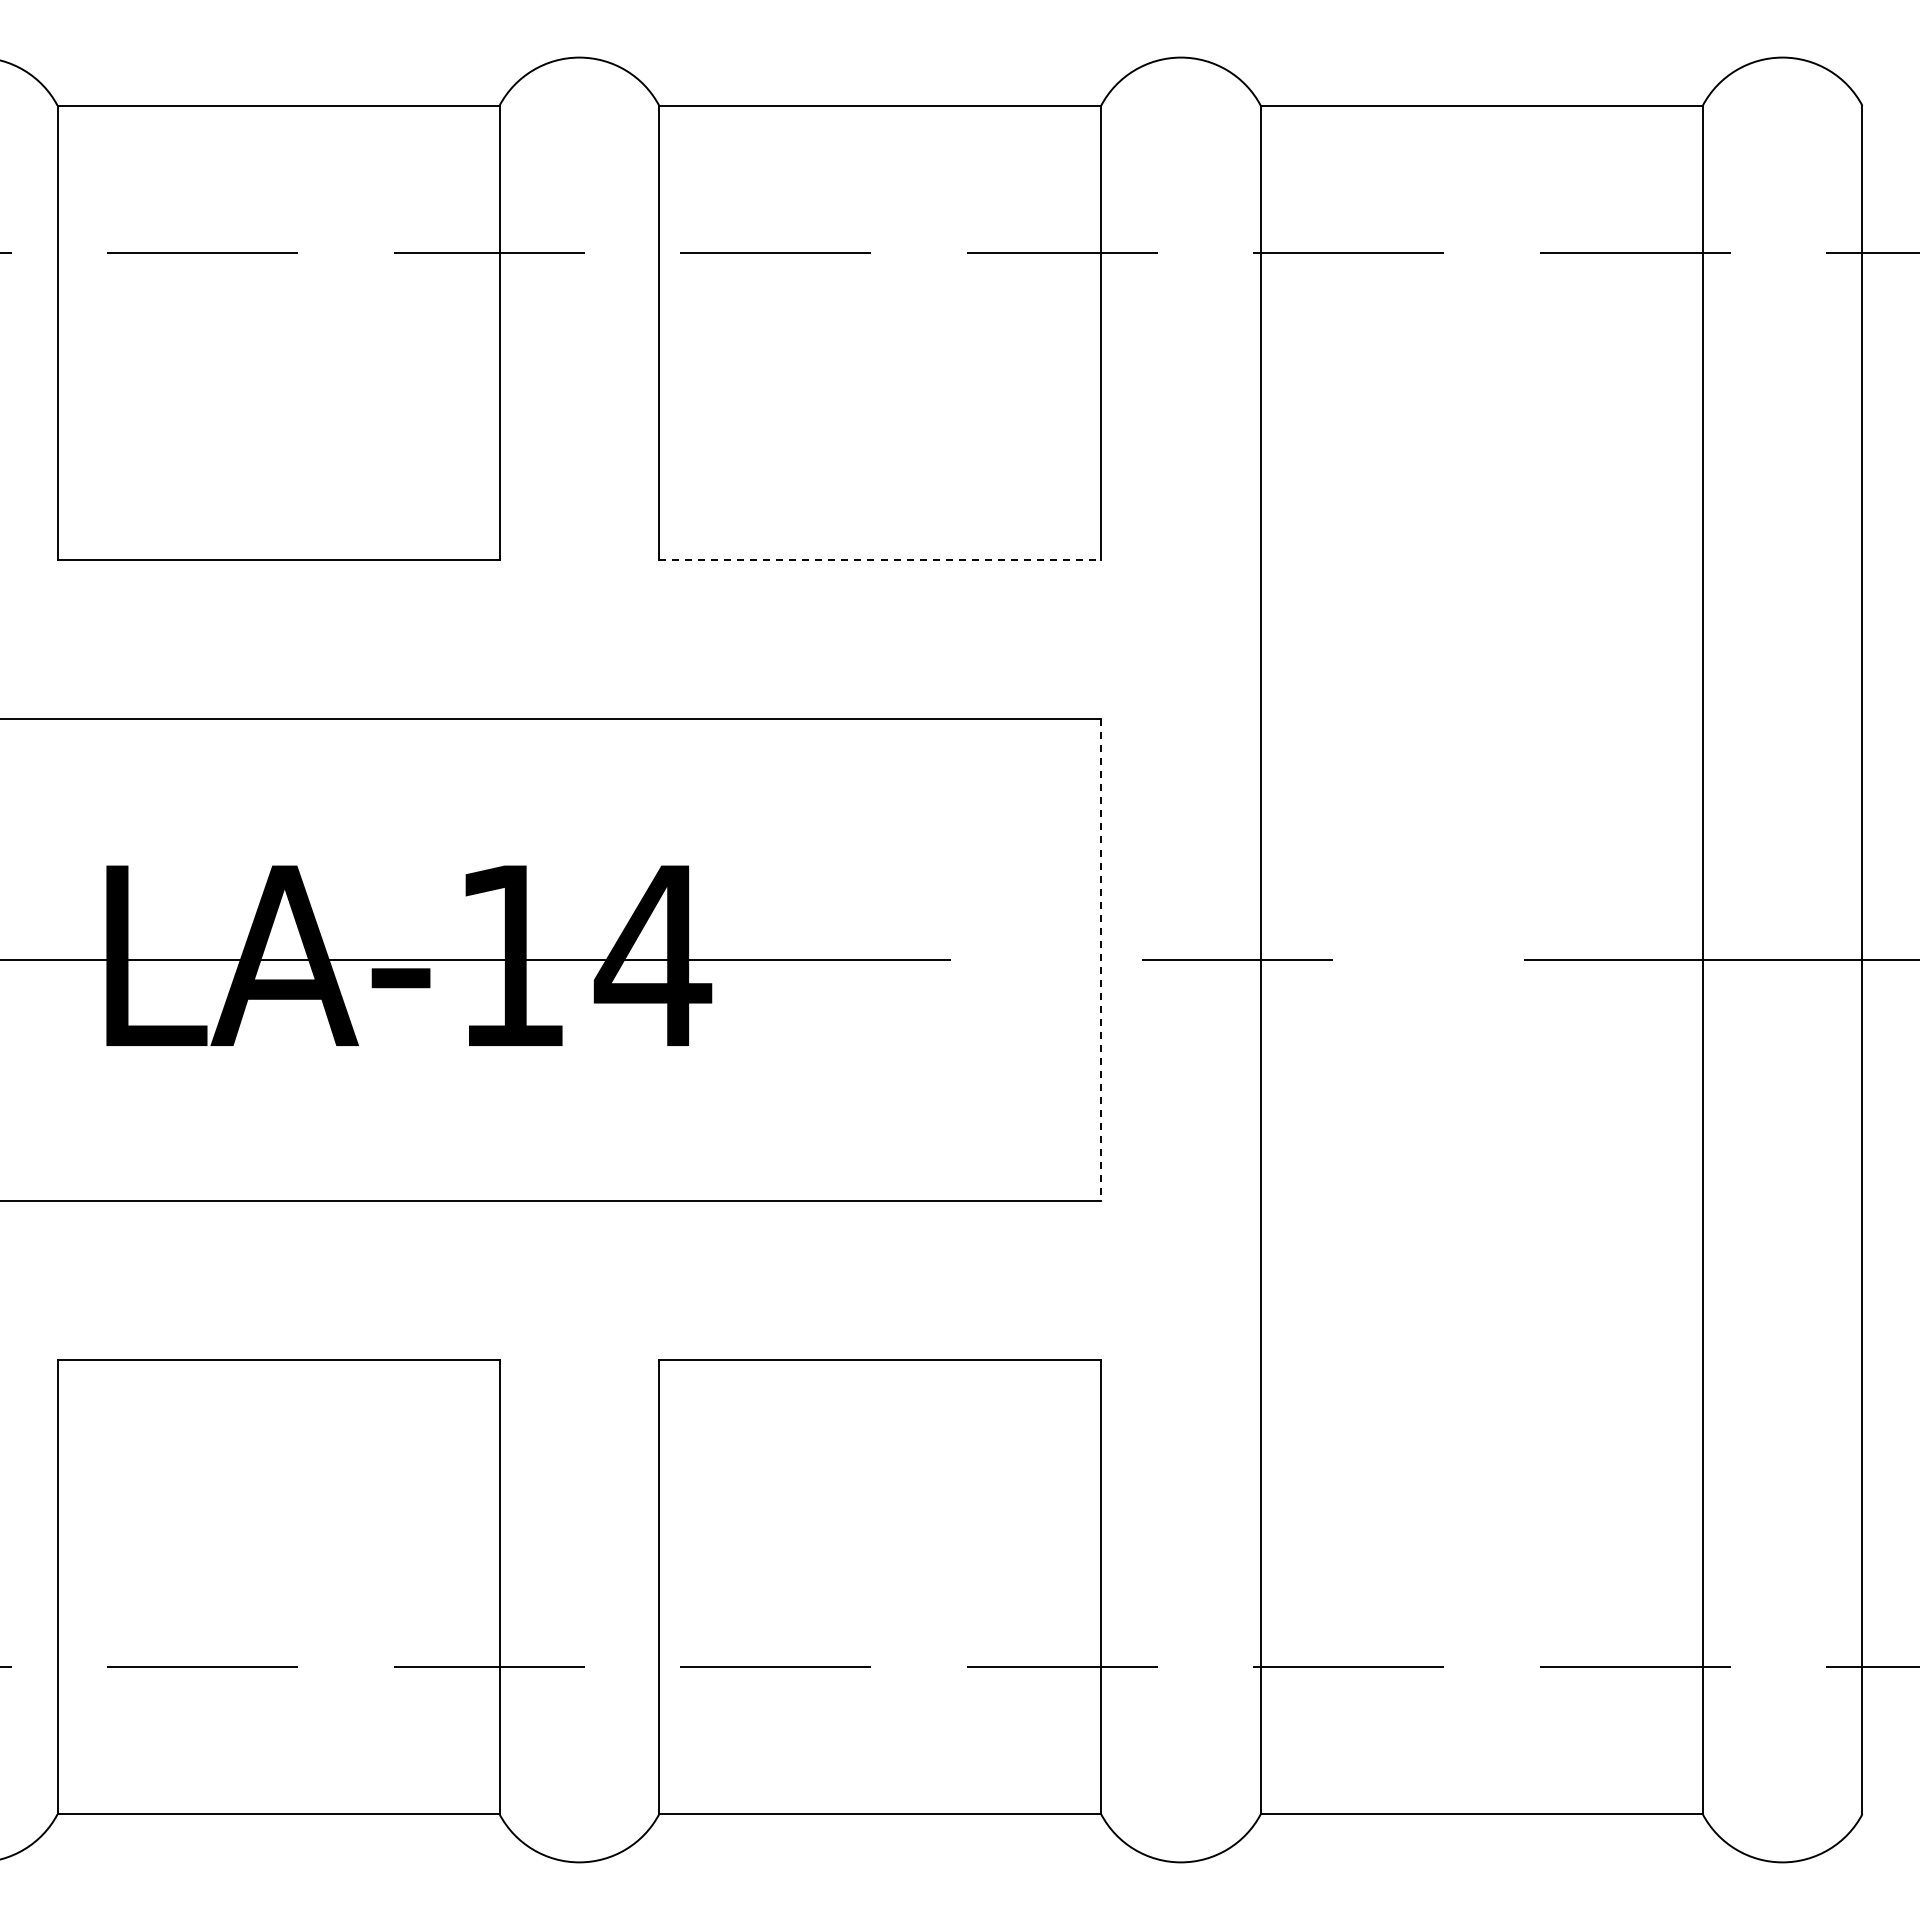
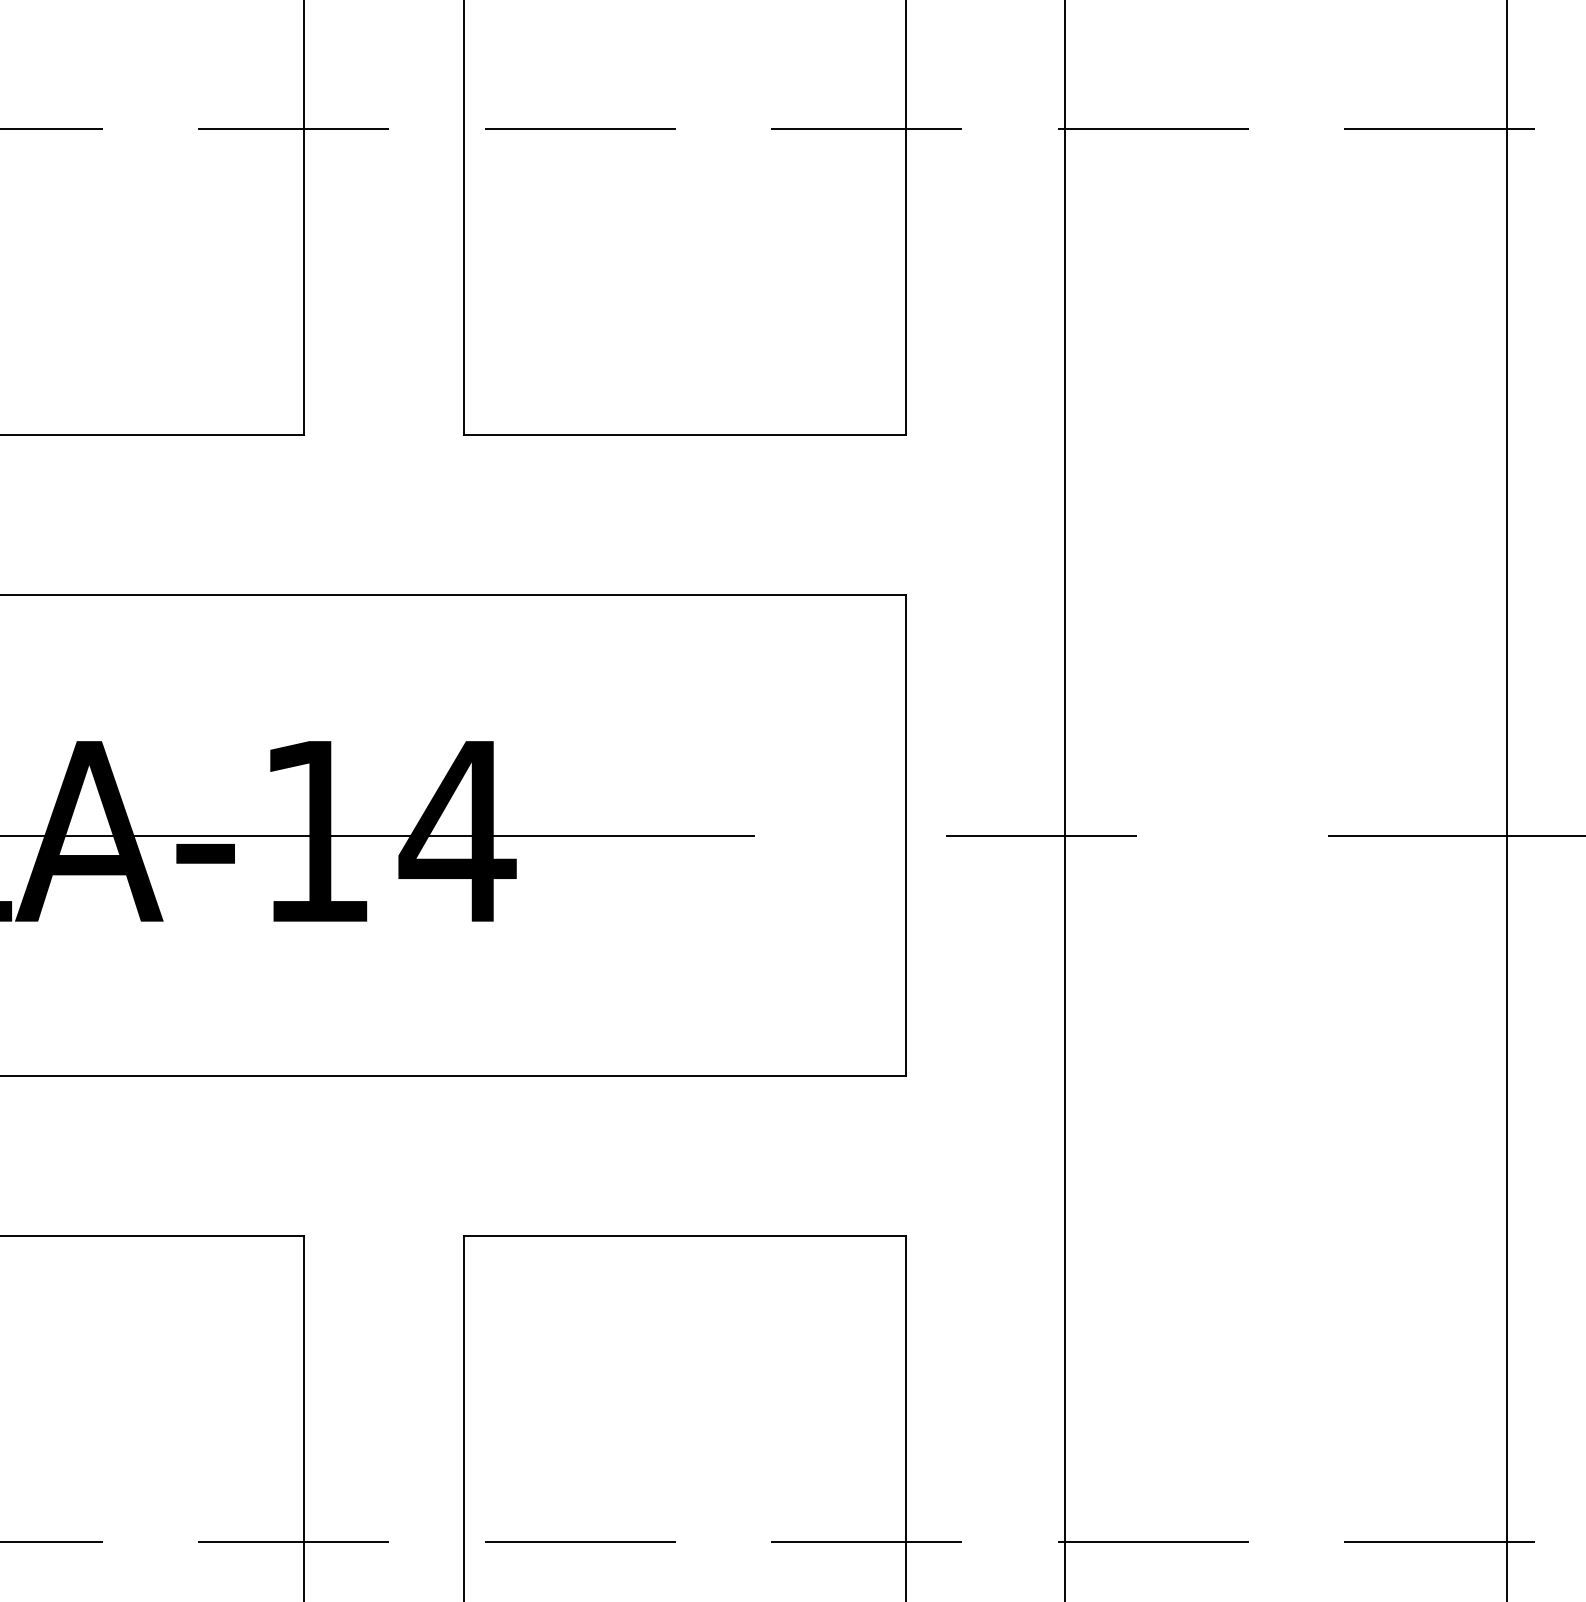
line: (880, 559) -> (685, 435), dashed -> solid
line: (1101, 960) -> (906, 836), dashed -> solid

